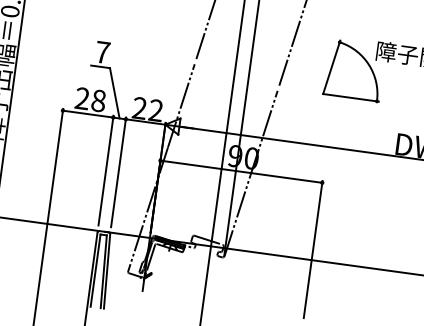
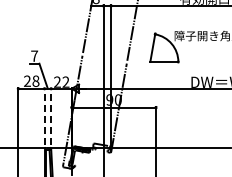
line: (105, 170) -> (44, 116), solid -> dashed
line: (119, 172) -> (51, 116), solid -> dashed

